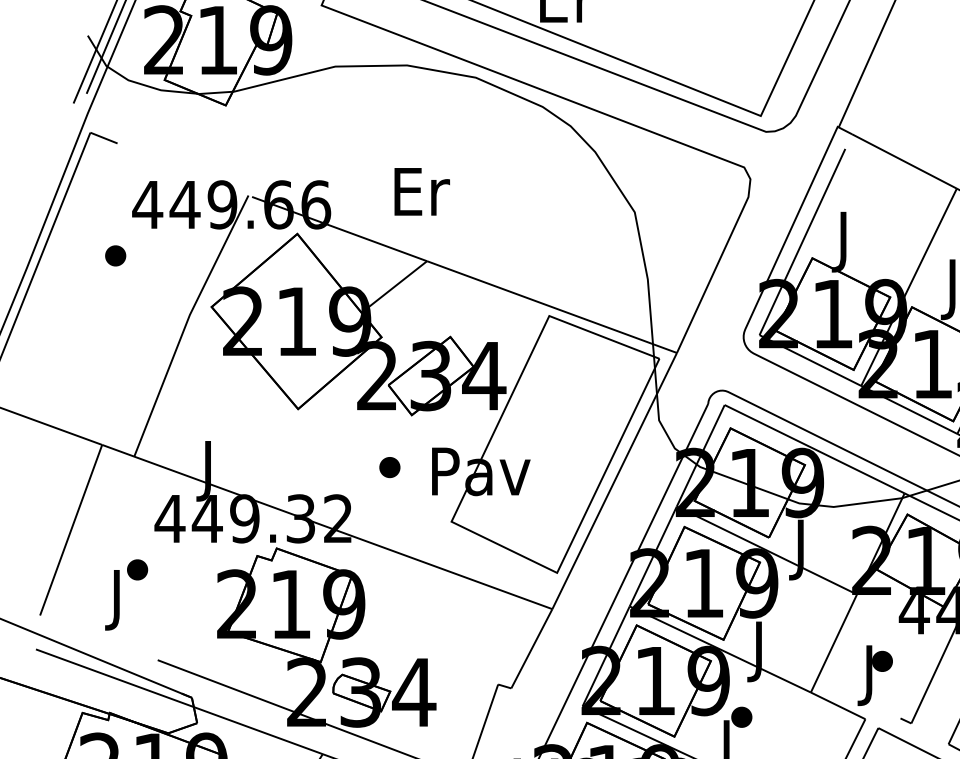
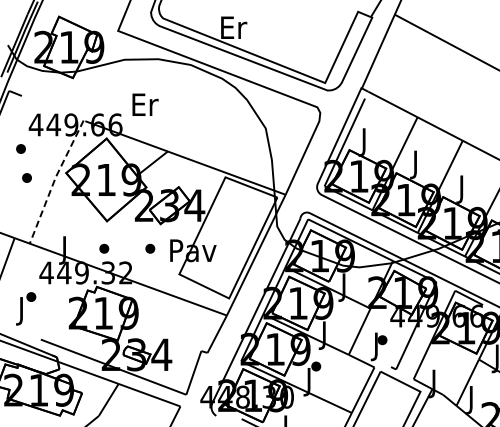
text: (422, 191) -> (145, 104), moved
part: (127, 316) -> (26, 177), added
line: (186, 322) -> (54, 180), solid -> dashed
part: (292, 466) -> (104, 248), added

